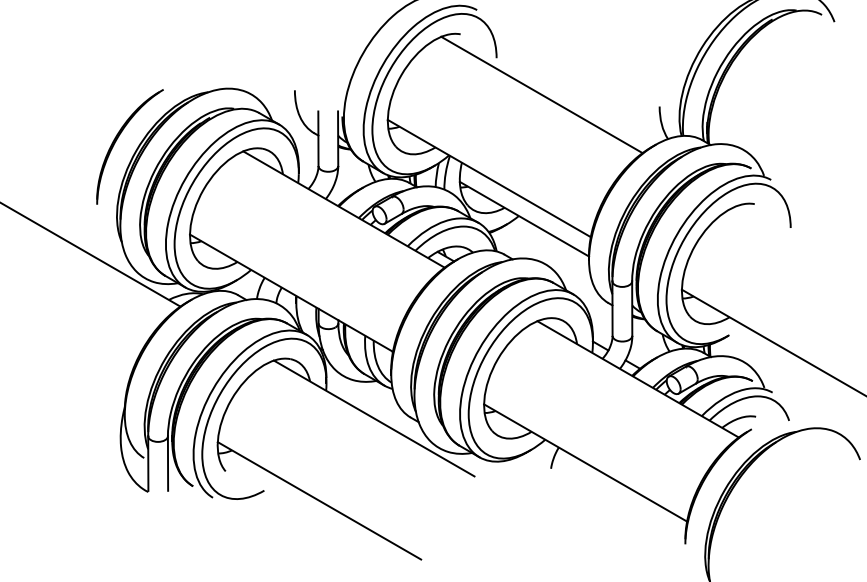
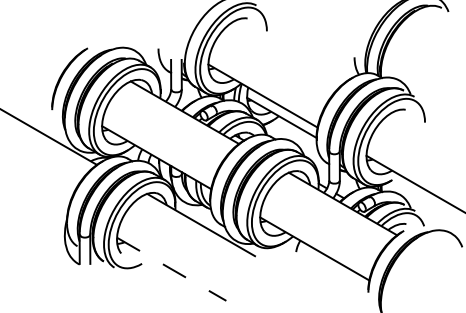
line: (542, 93) -> (291, 50), removed
line: (320, 501) -> (172, 269), solid -> dashed

